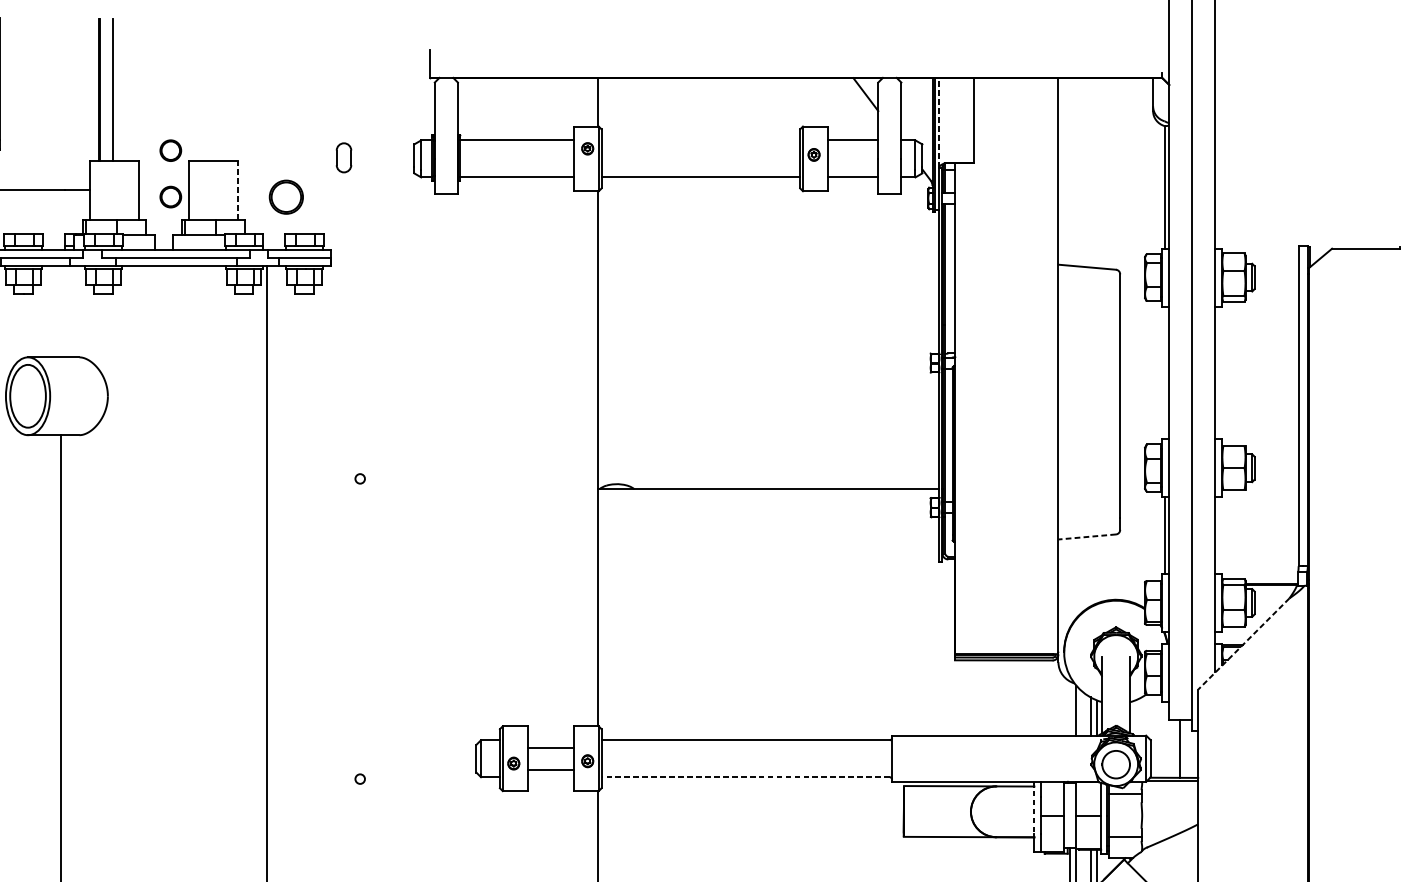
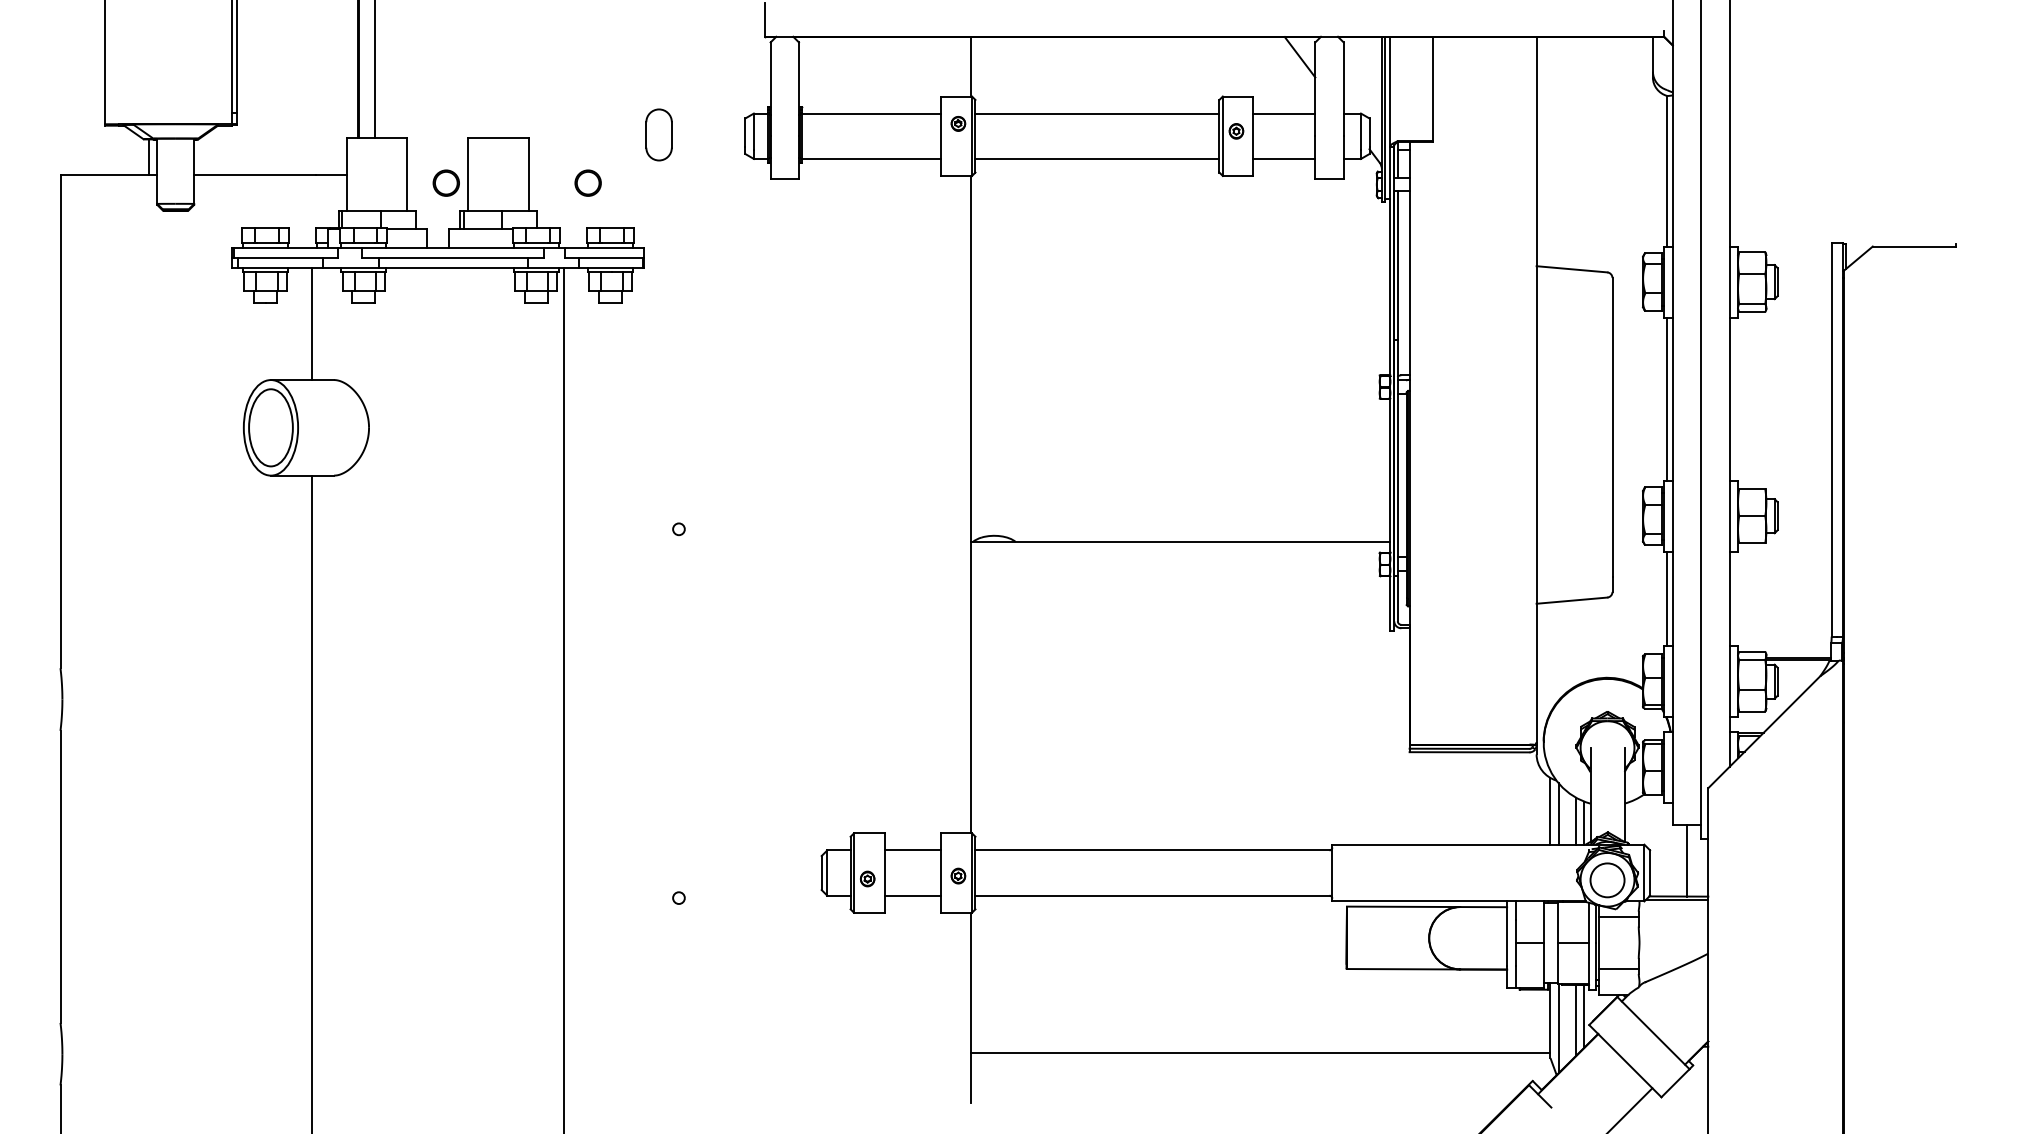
line: (939, 123) -> (1390, 92), dashed -> solid
line: (700, 140) -> (1097, 113), added
part: (170, 150) -> (445, 125), removed
part: (343, 157) -> (658, 134), size x1.43
line: (237, 190) -> (528, 174), dashed -> solid
circle: (285, 196) -> (587, 182), size x0.62
line: (61, 311) -> (311, 323), added
line: (1164, 372) -> (1667, 398), added
line: (1086, 536) -> (1571, 600), dashed -> solid
line: (1243, 644) -> (1763, 732), dashed -> solid
line: (1069, 707) -> (1550, 810), added
line: (550, 747) -> (912, 895), moved
line: (550, 770) -> (912, 850), moved
line: (744, 777) -> (1151, 895), dashed -> solid
line: (1034, 807) -> (1507, 933), dashed -> solid

